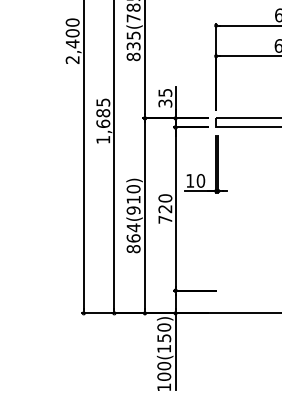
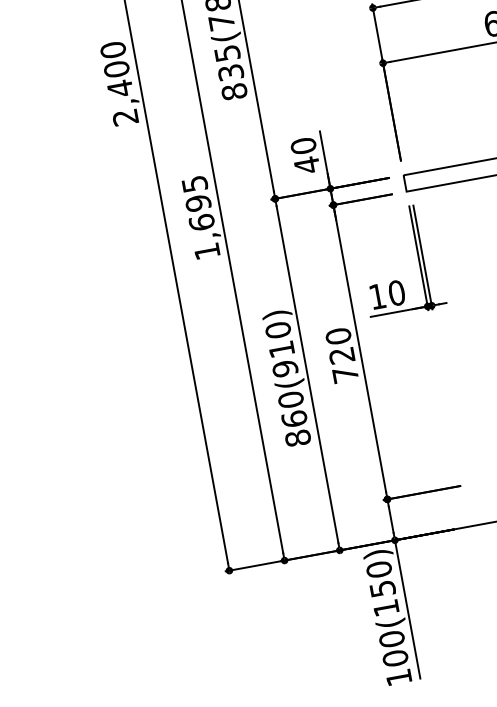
text: (165, 97) -> (305, 154), 35 -> 40
text: (103, 113) -> (198, 203), 1,685 -> 1,695
text: (133, 227) -> (290, 399), 864(910) -> 860(910)

